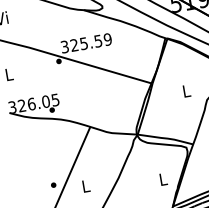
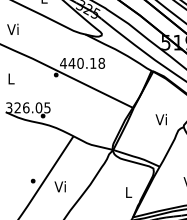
text: (86, 42) -> (82, 62), 325.59 -> 440.18
text: (184, 91) -> (160, 119), L -> Vi
text: (84, 186) -> (59, 186), L -> Vi

